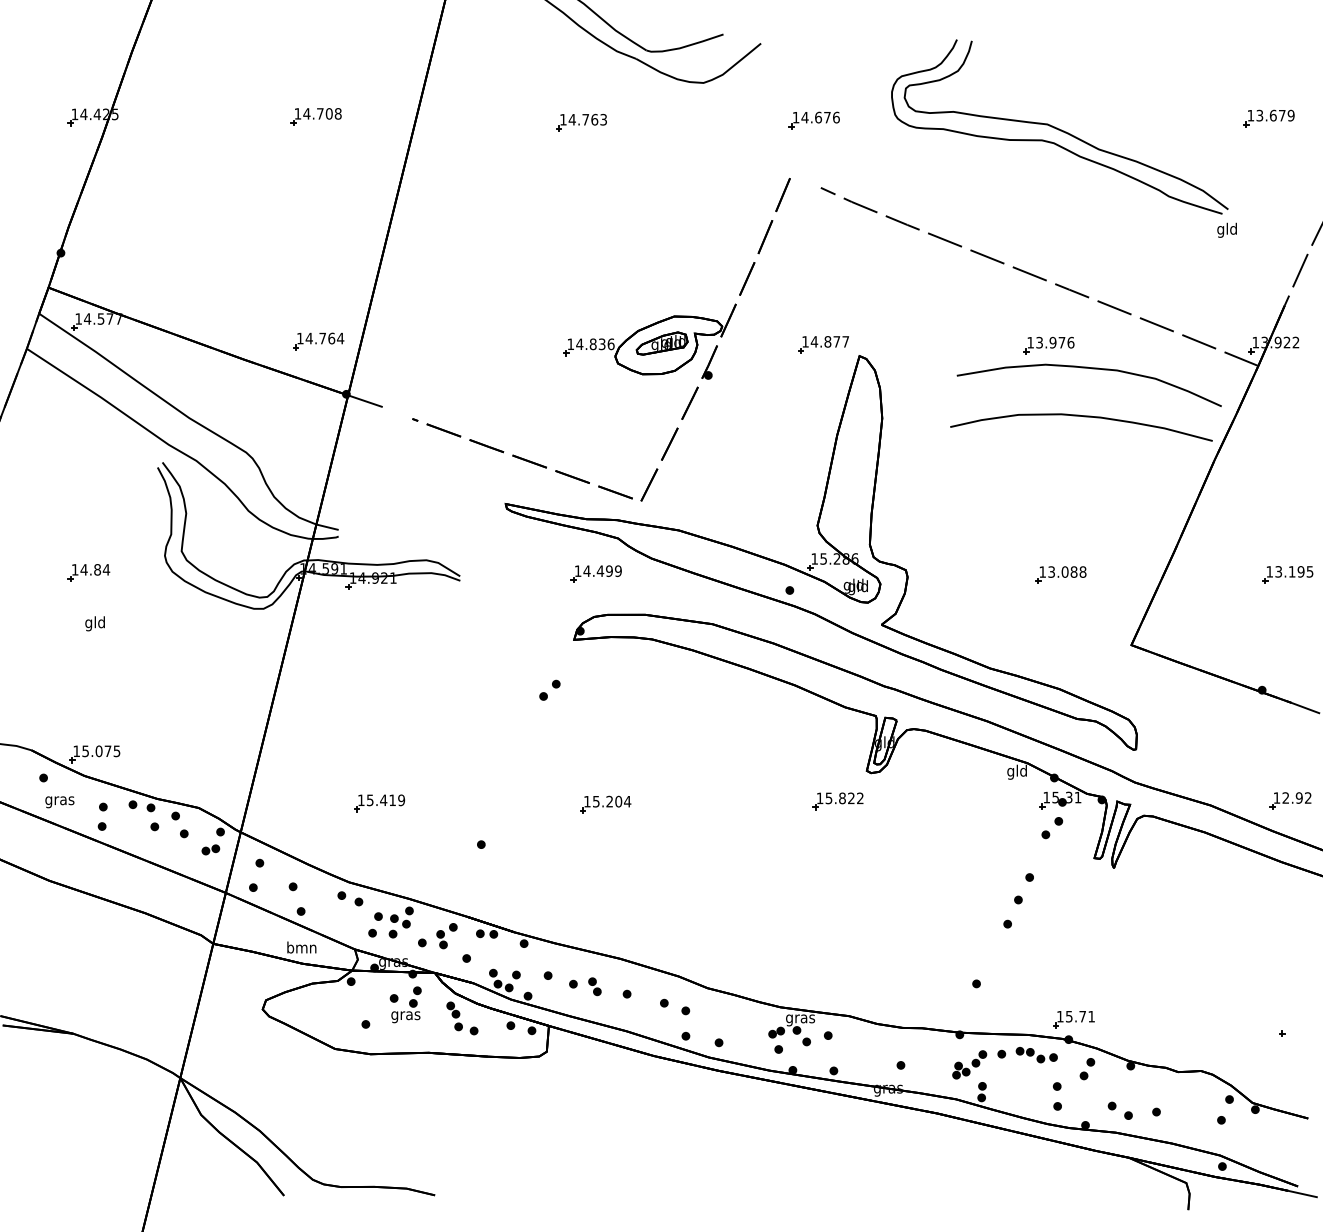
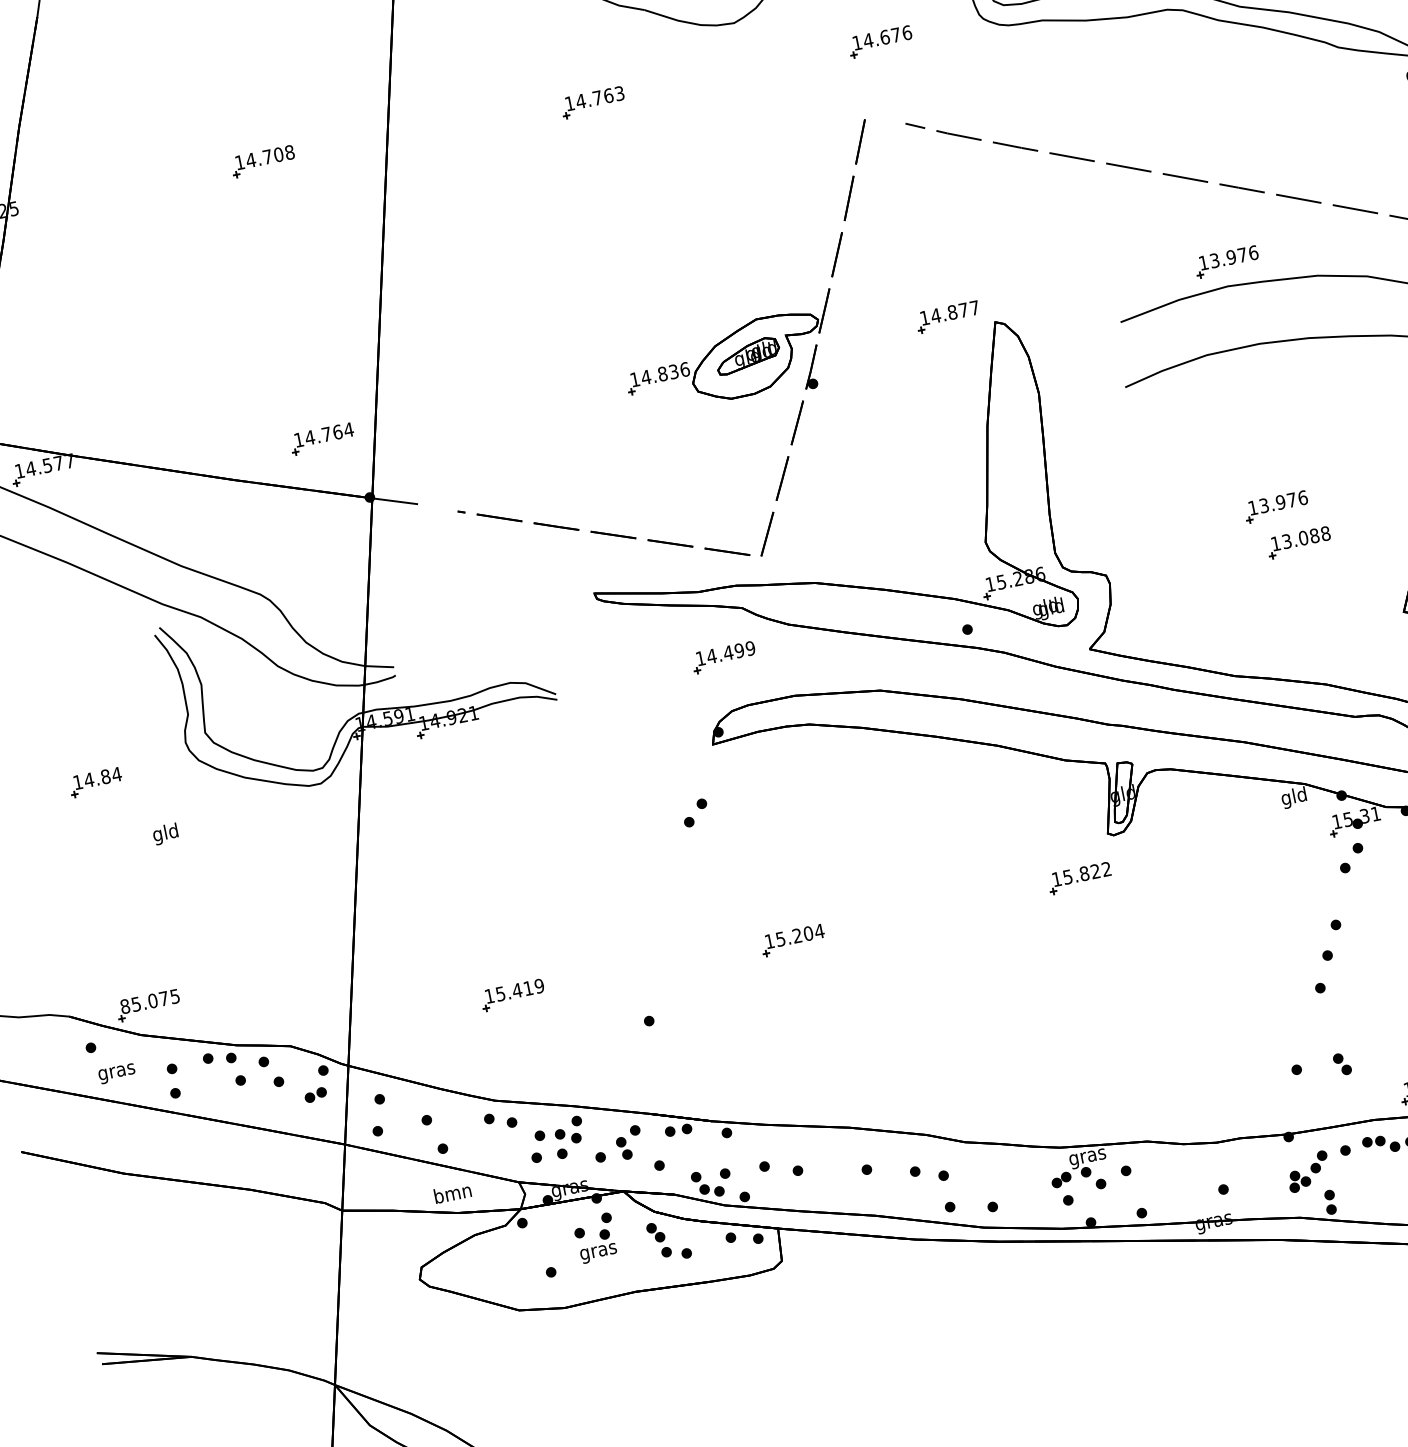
part: (1048, 543) -> (1275, 506), added
text: (94, 623) -> (164, 833), moved
text: (76, 751) -> (125, 1006), 15.075 -> 85.075
part: (594, 986) -> (1341, 1064), moved

